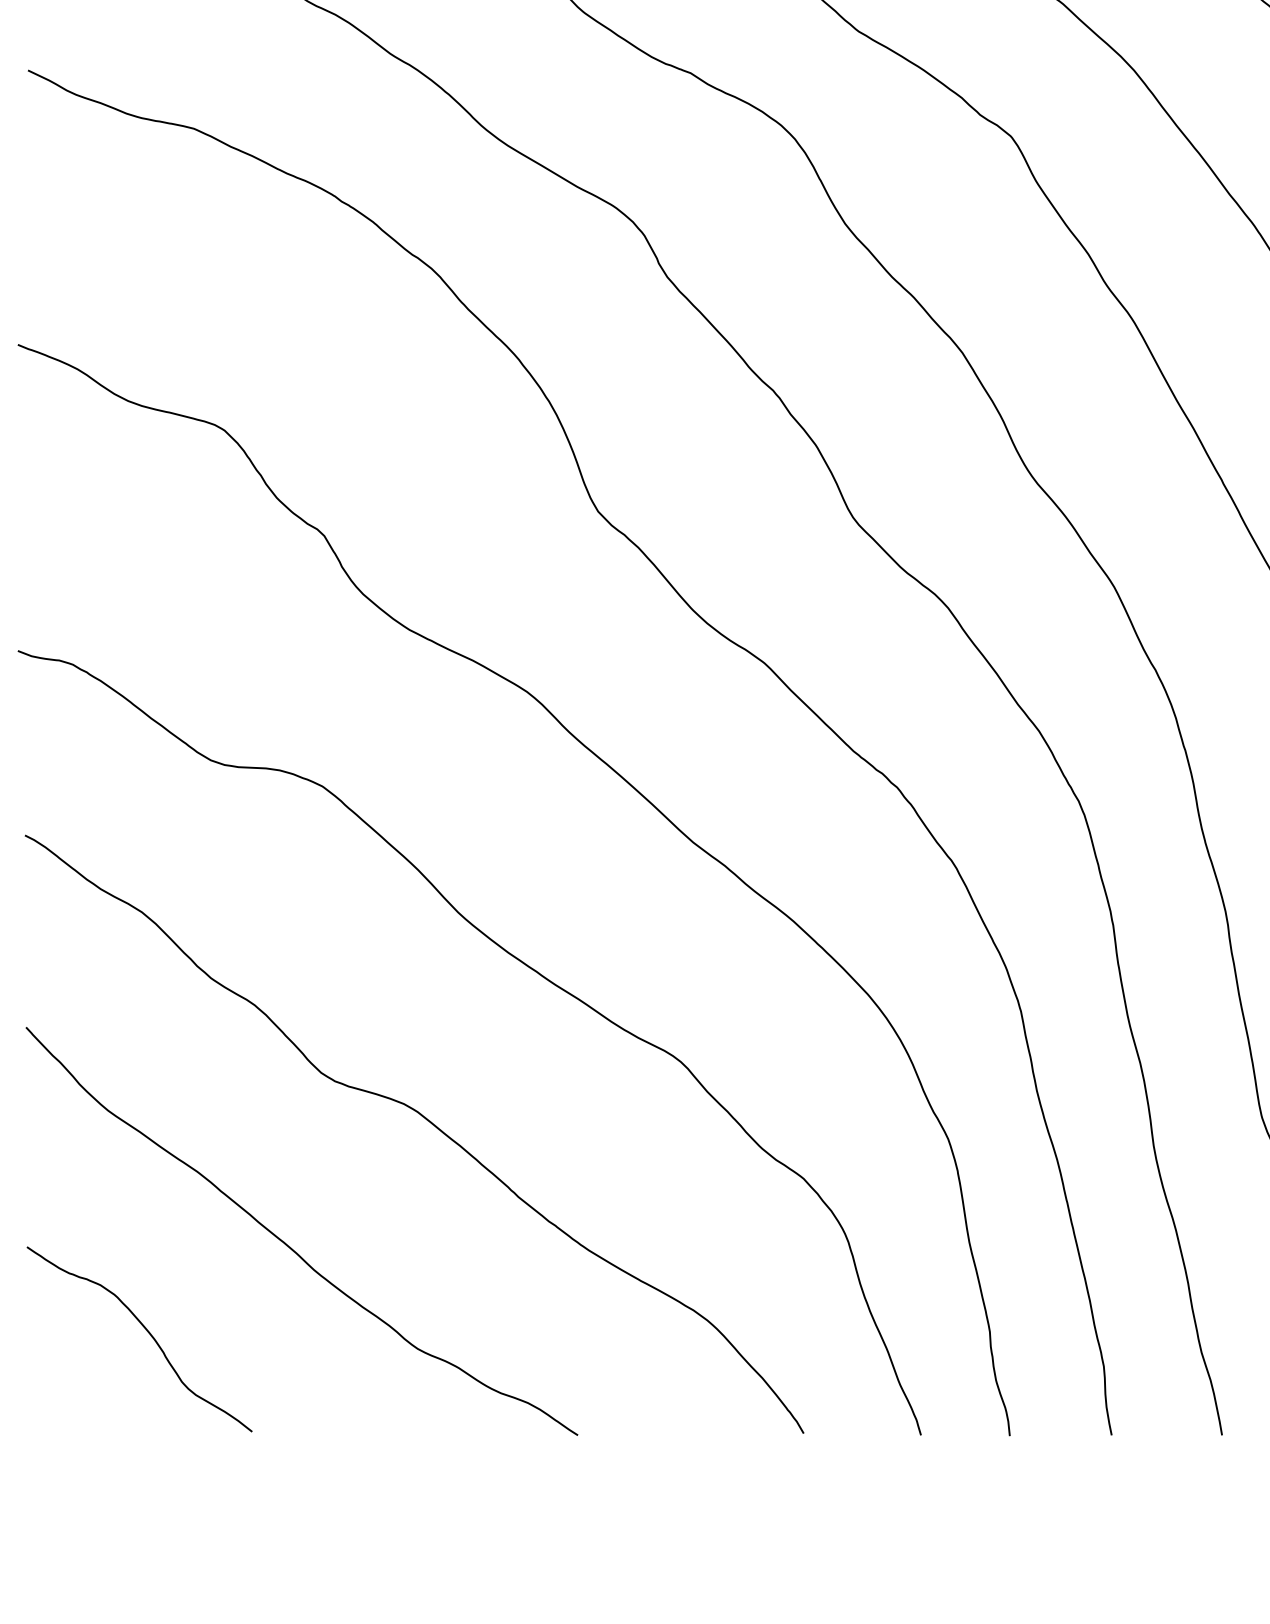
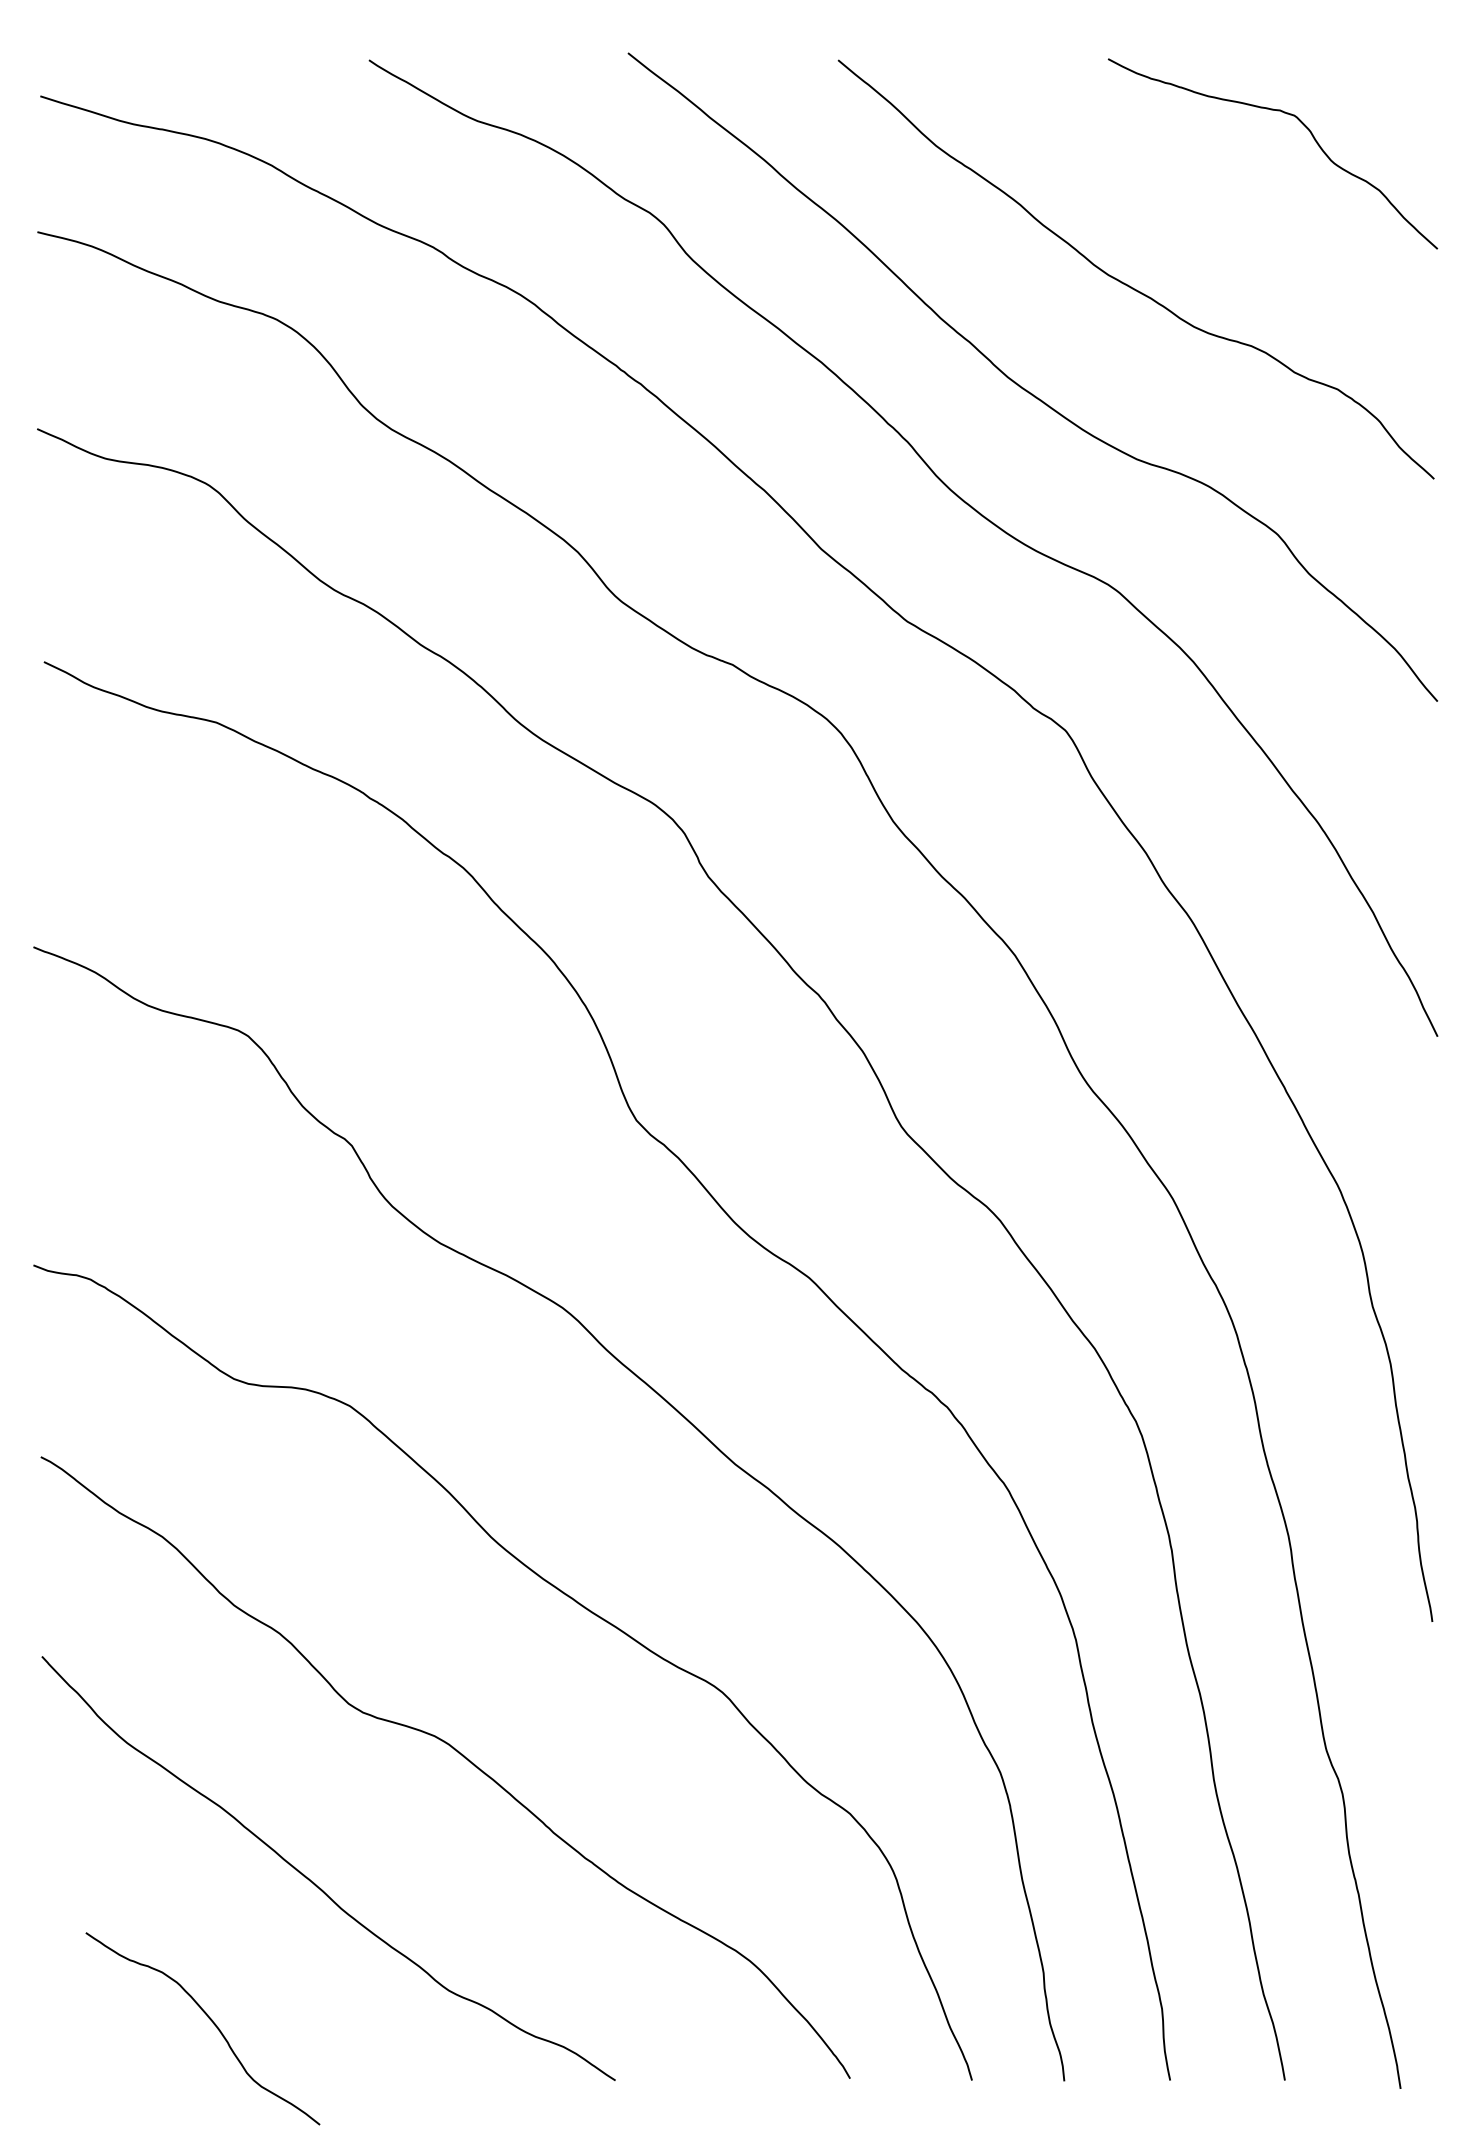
curve: (146, 1331) -> (210, 2020), moved

